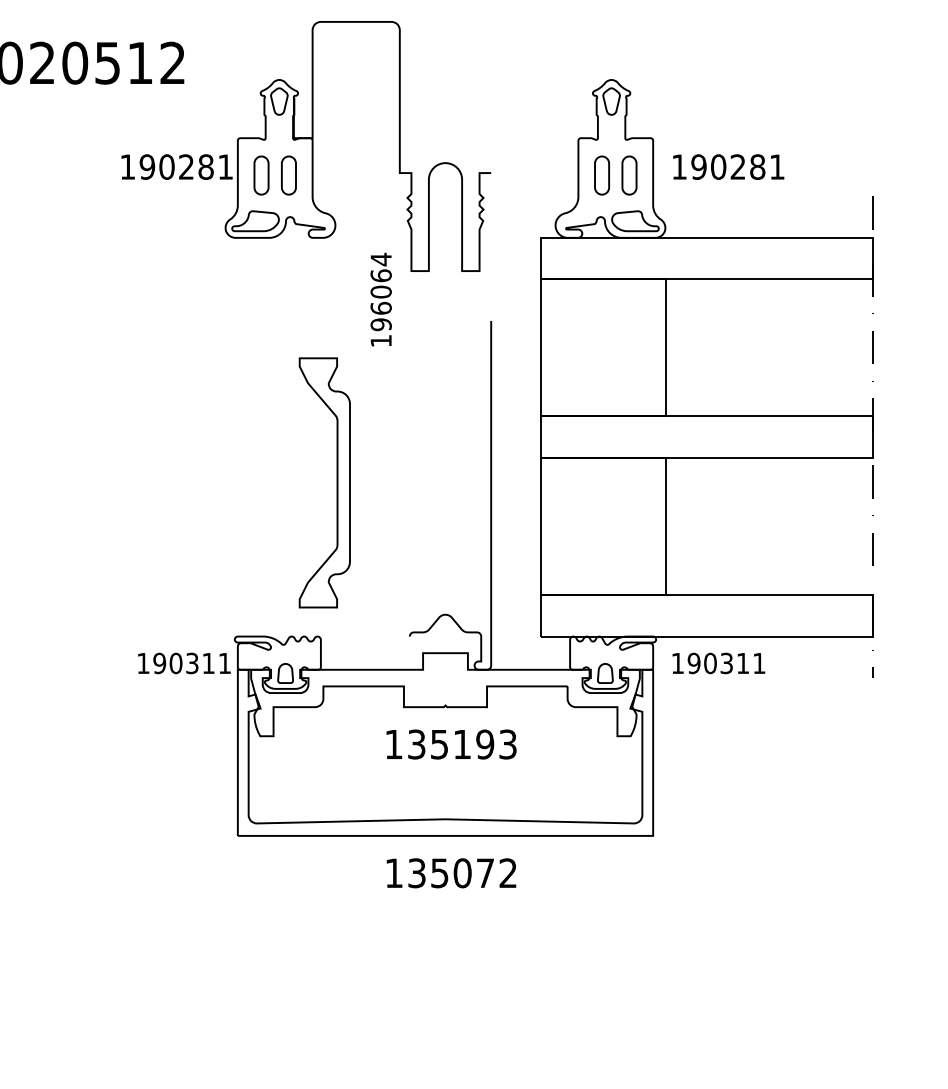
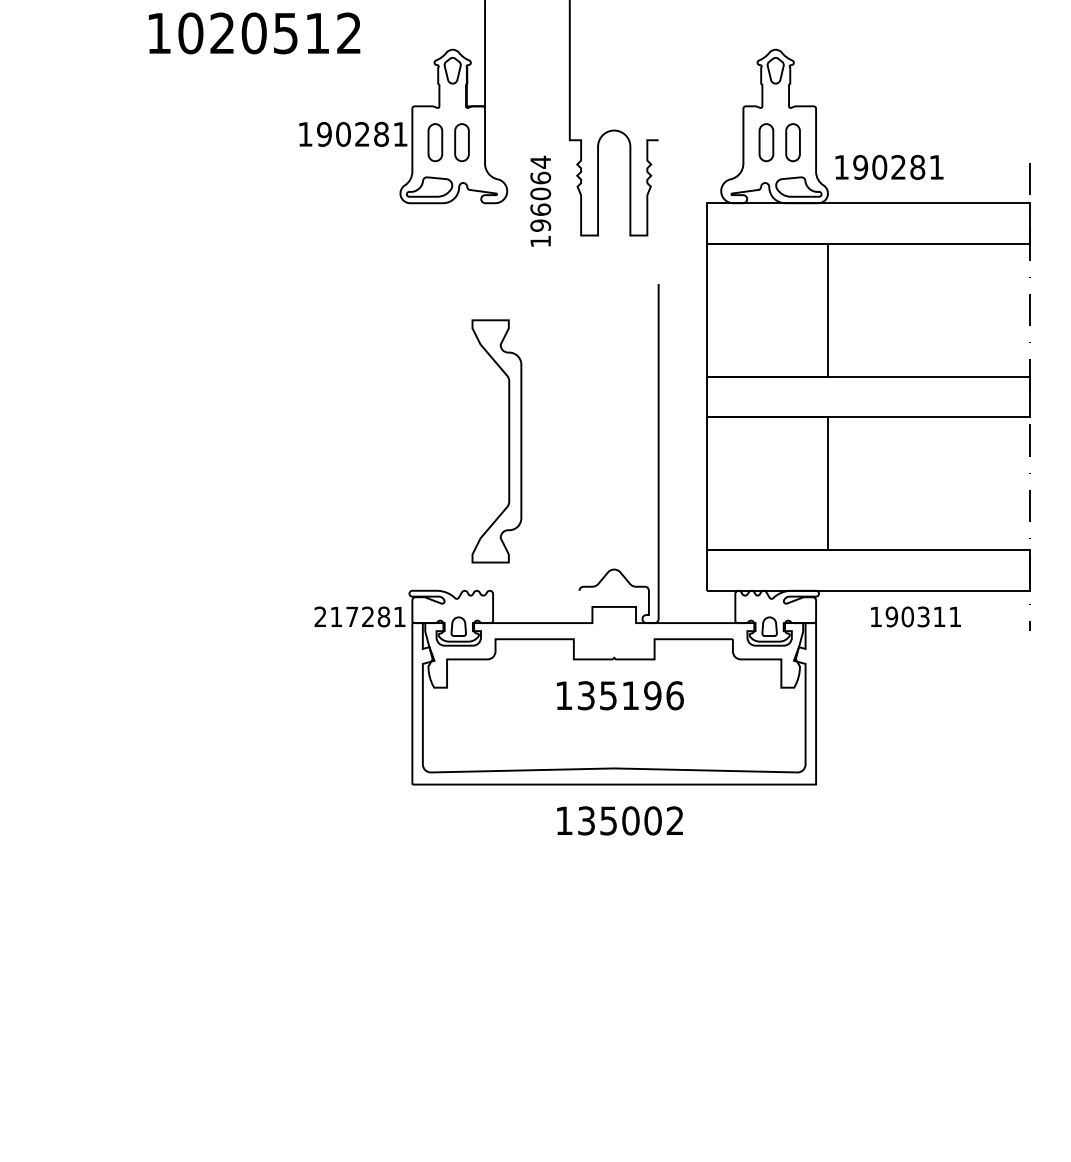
text: (728, 167) -> (889, 167), moved
text: (380, 298) -> (540, 200), moved
text: (176, 663) -> (352, 616), 190311 -> 217281
text: (718, 663) -> (915, 616), moved
text: (507, 744) -> (674, 695), 135193 -> 135196
text: (484, 872) -> (652, 820), 135072 -> 135002

